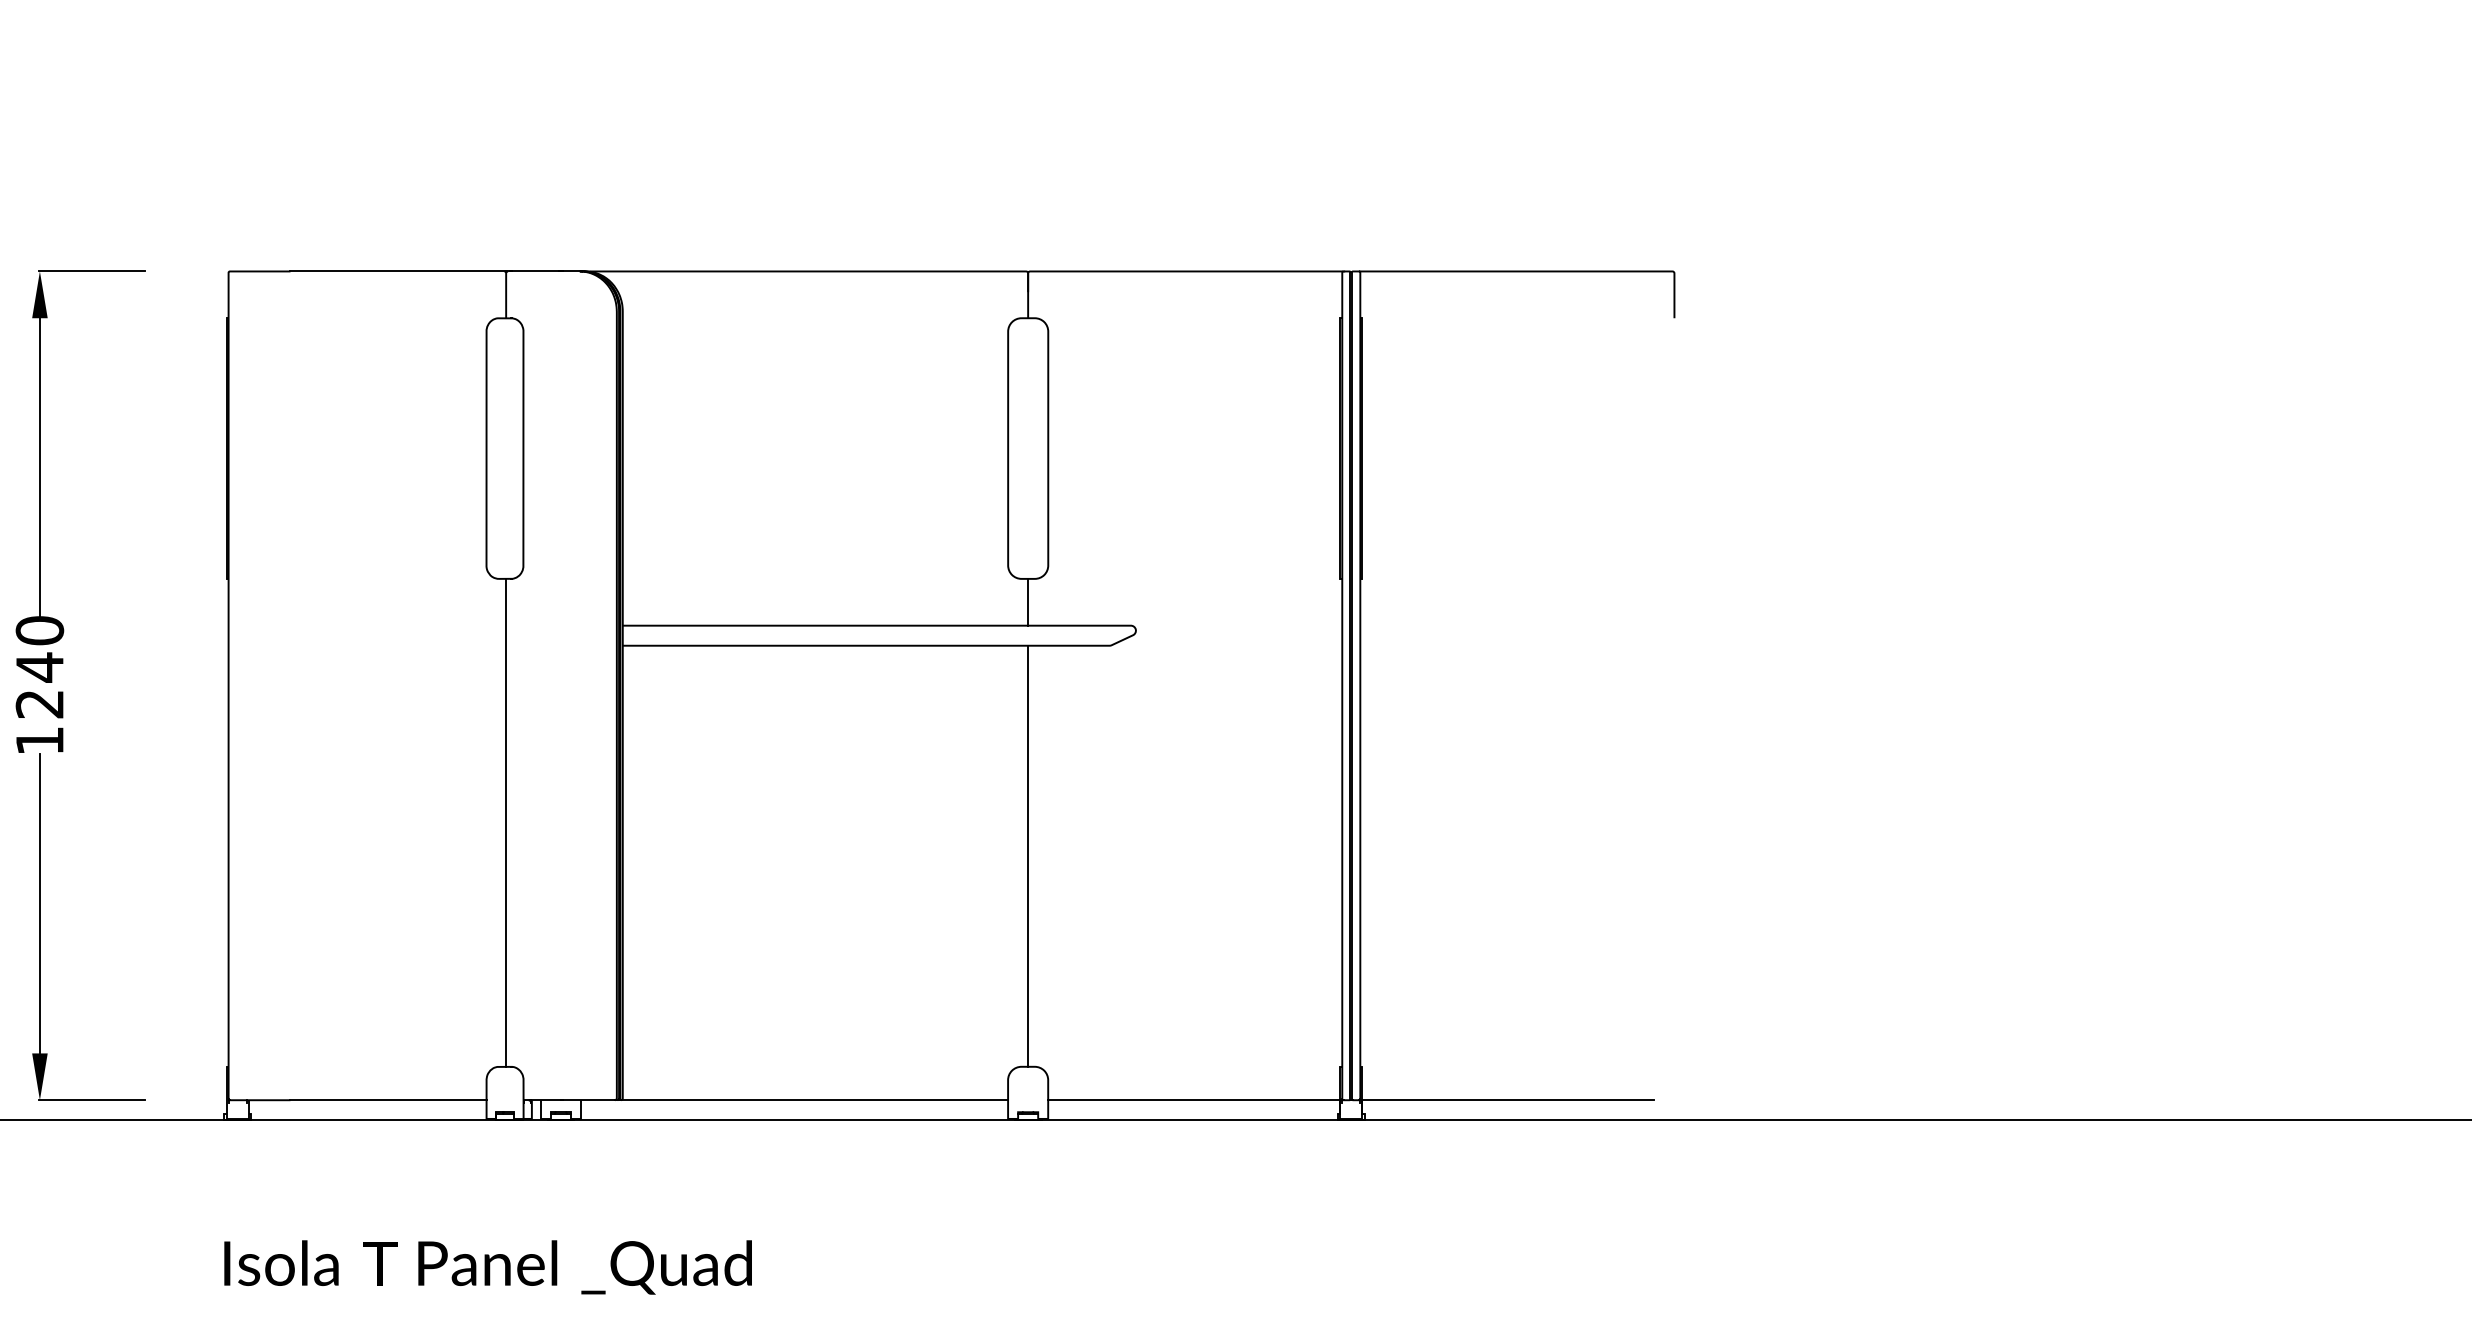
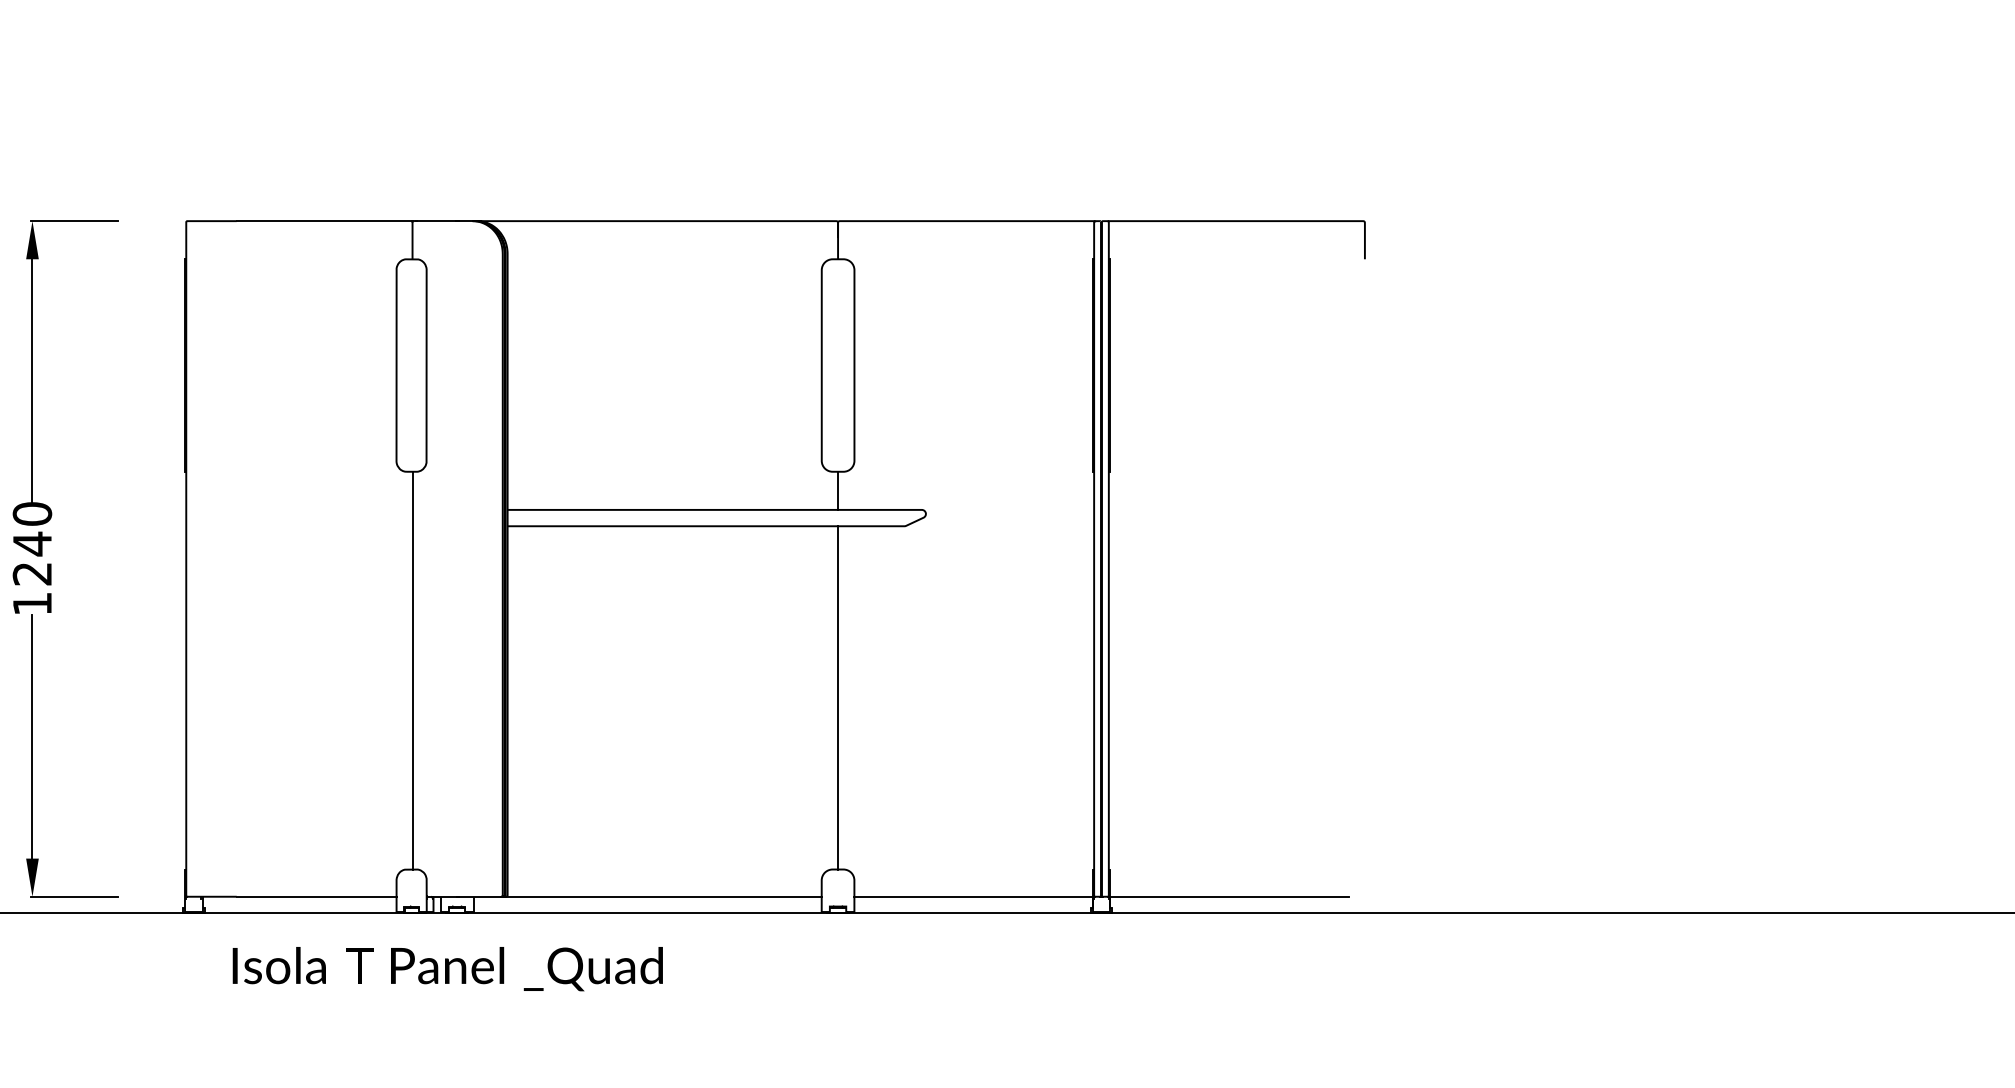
text: (487, 1267) -> (447, 969), moved

